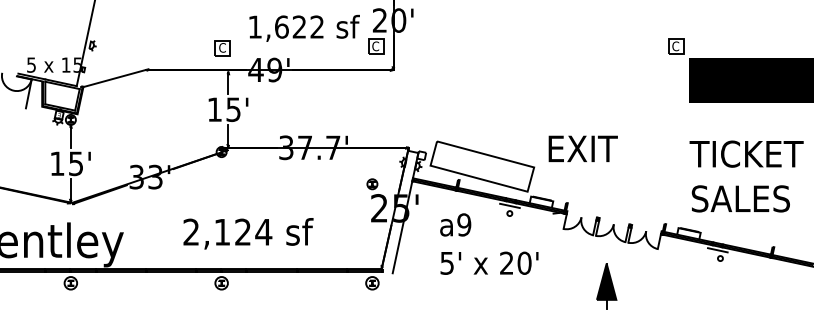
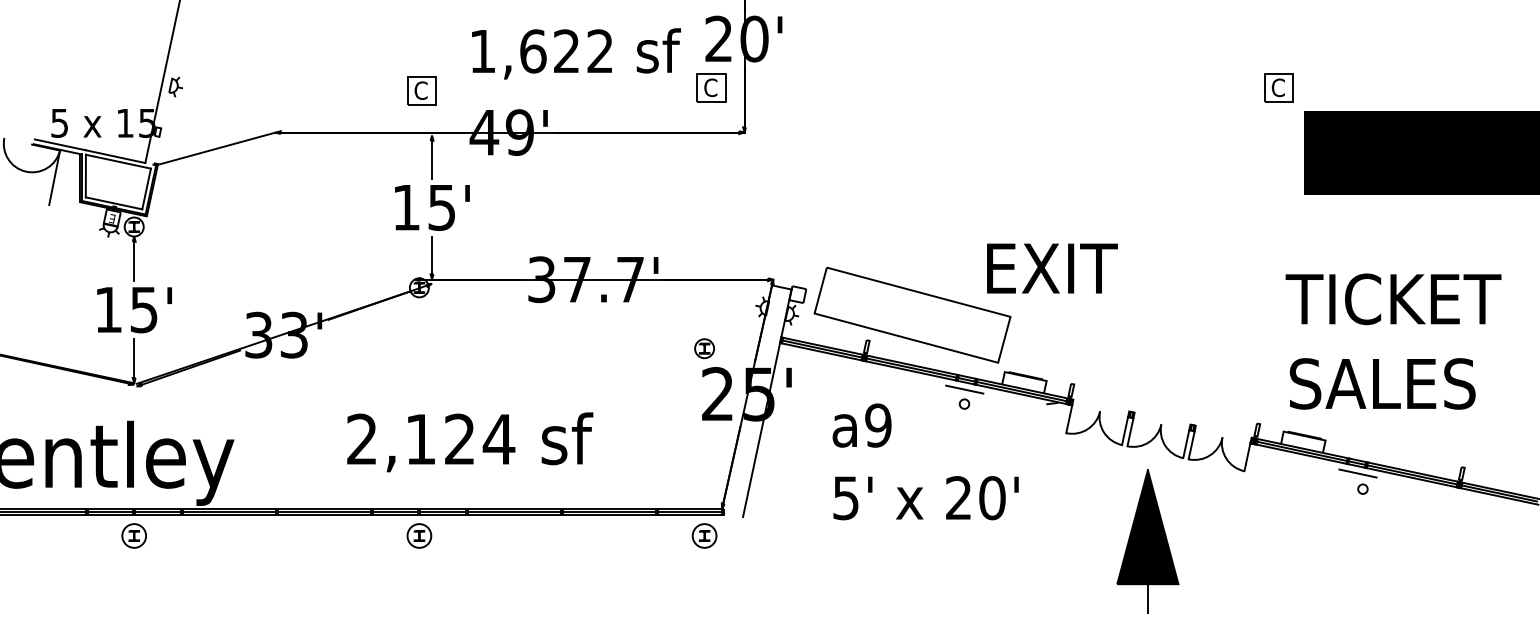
text: (582, 148) -> (1050, 267), moved
text: (746, 176) -> (1393, 341), moved
part: (606, 286) -> (1147, 542), size x1.67

